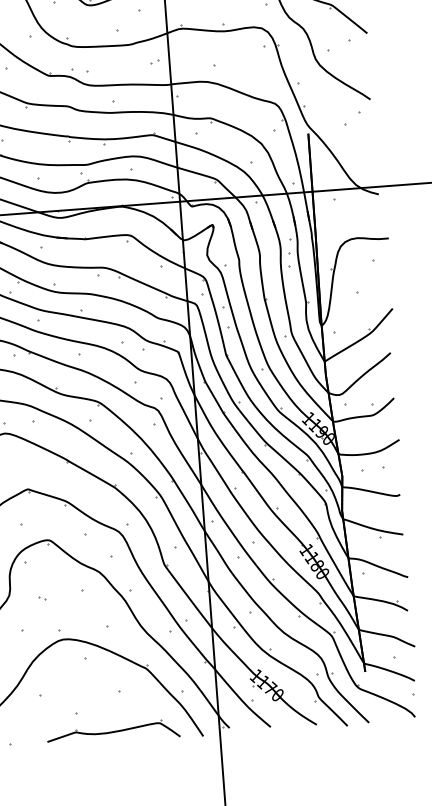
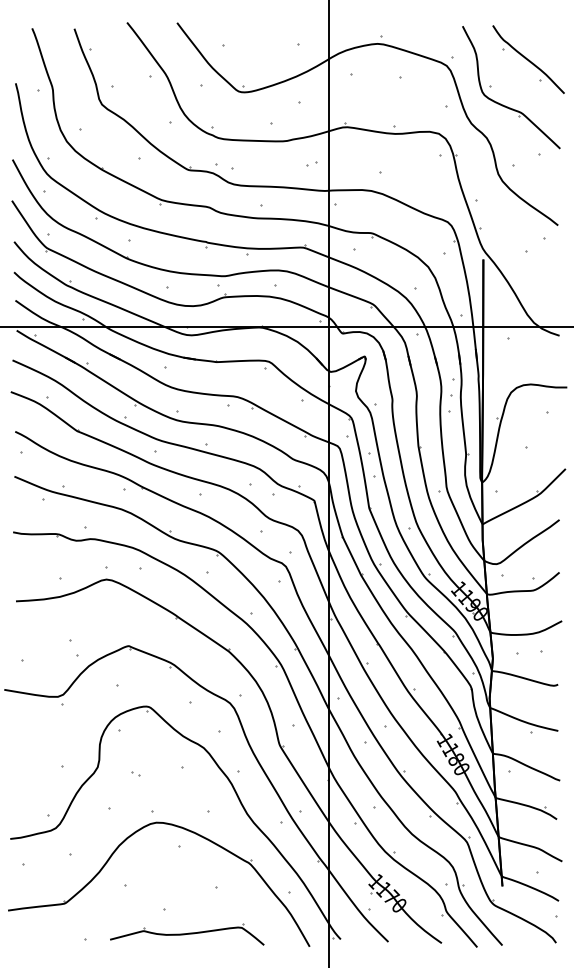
part: (113, 732) -> (187, 934), moved

